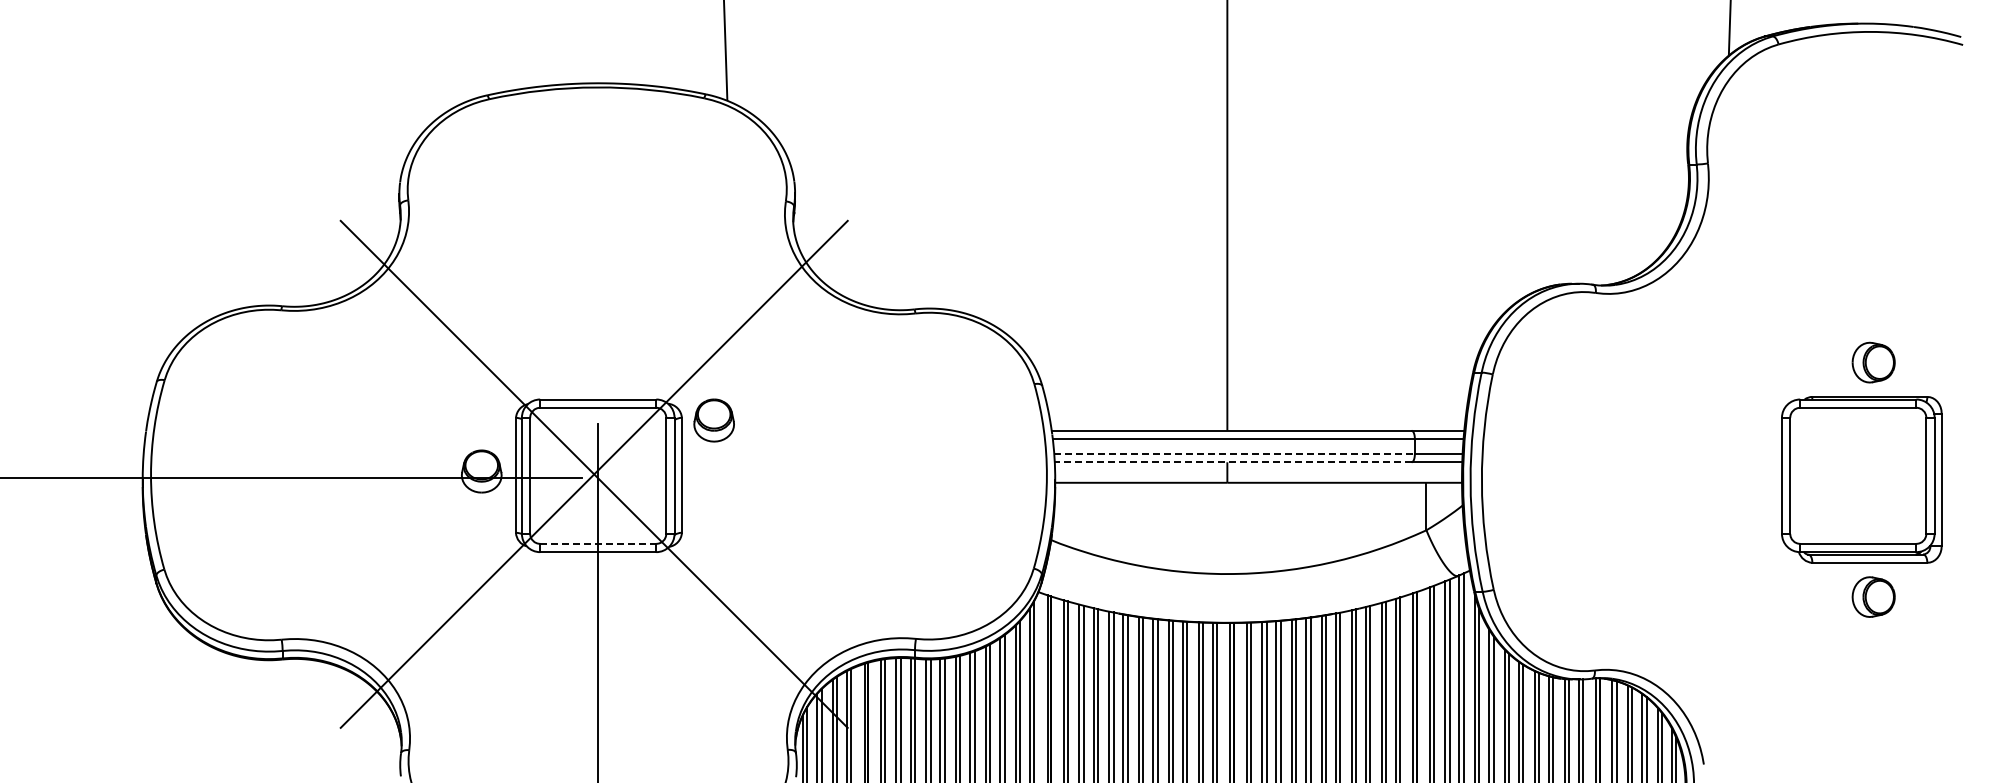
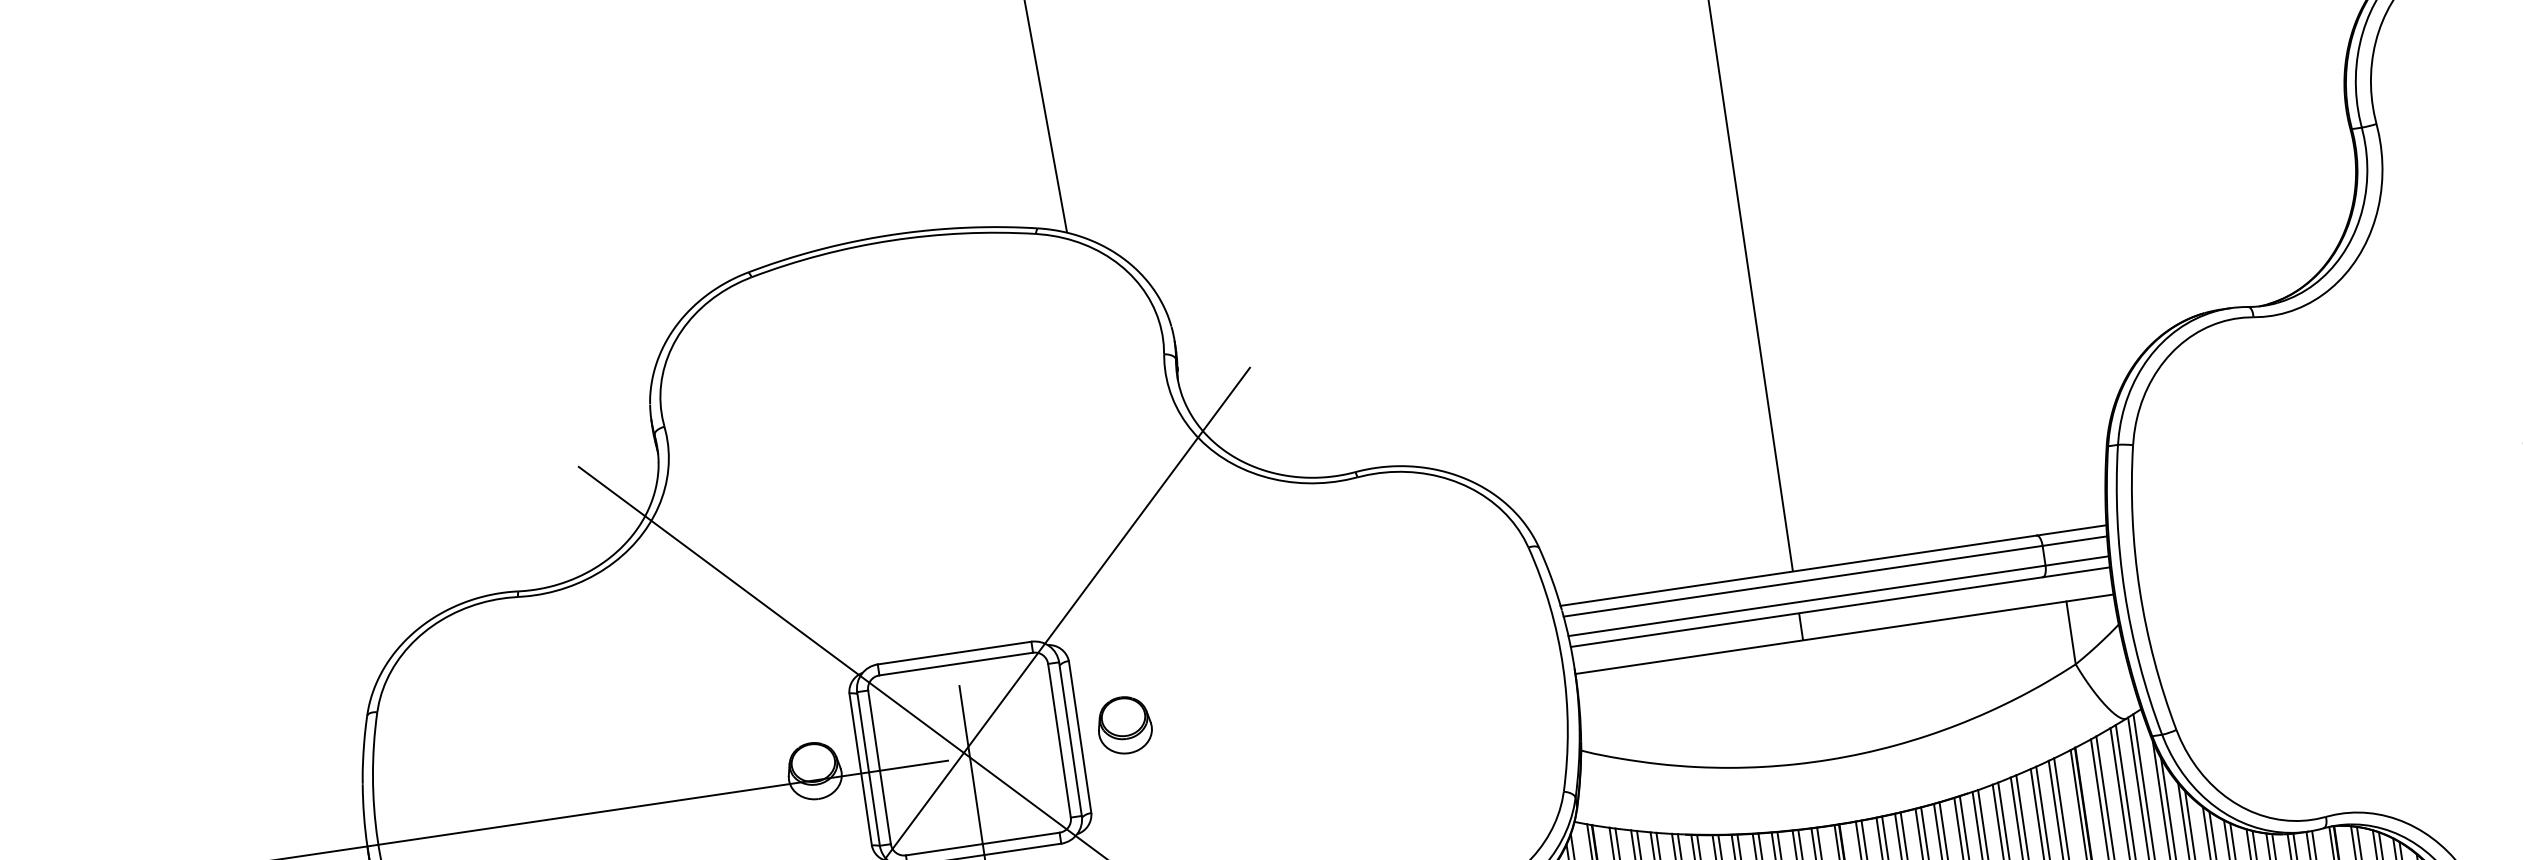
part: (713, 420) -> (1123, 725), moved
line: (1235, 454) -> (1808, 601), dashed -> solid
line: (1232, 462) -> (1805, 612), dashed -> solid
line: (598, 543) -> (983, 843), dashed -> solid

